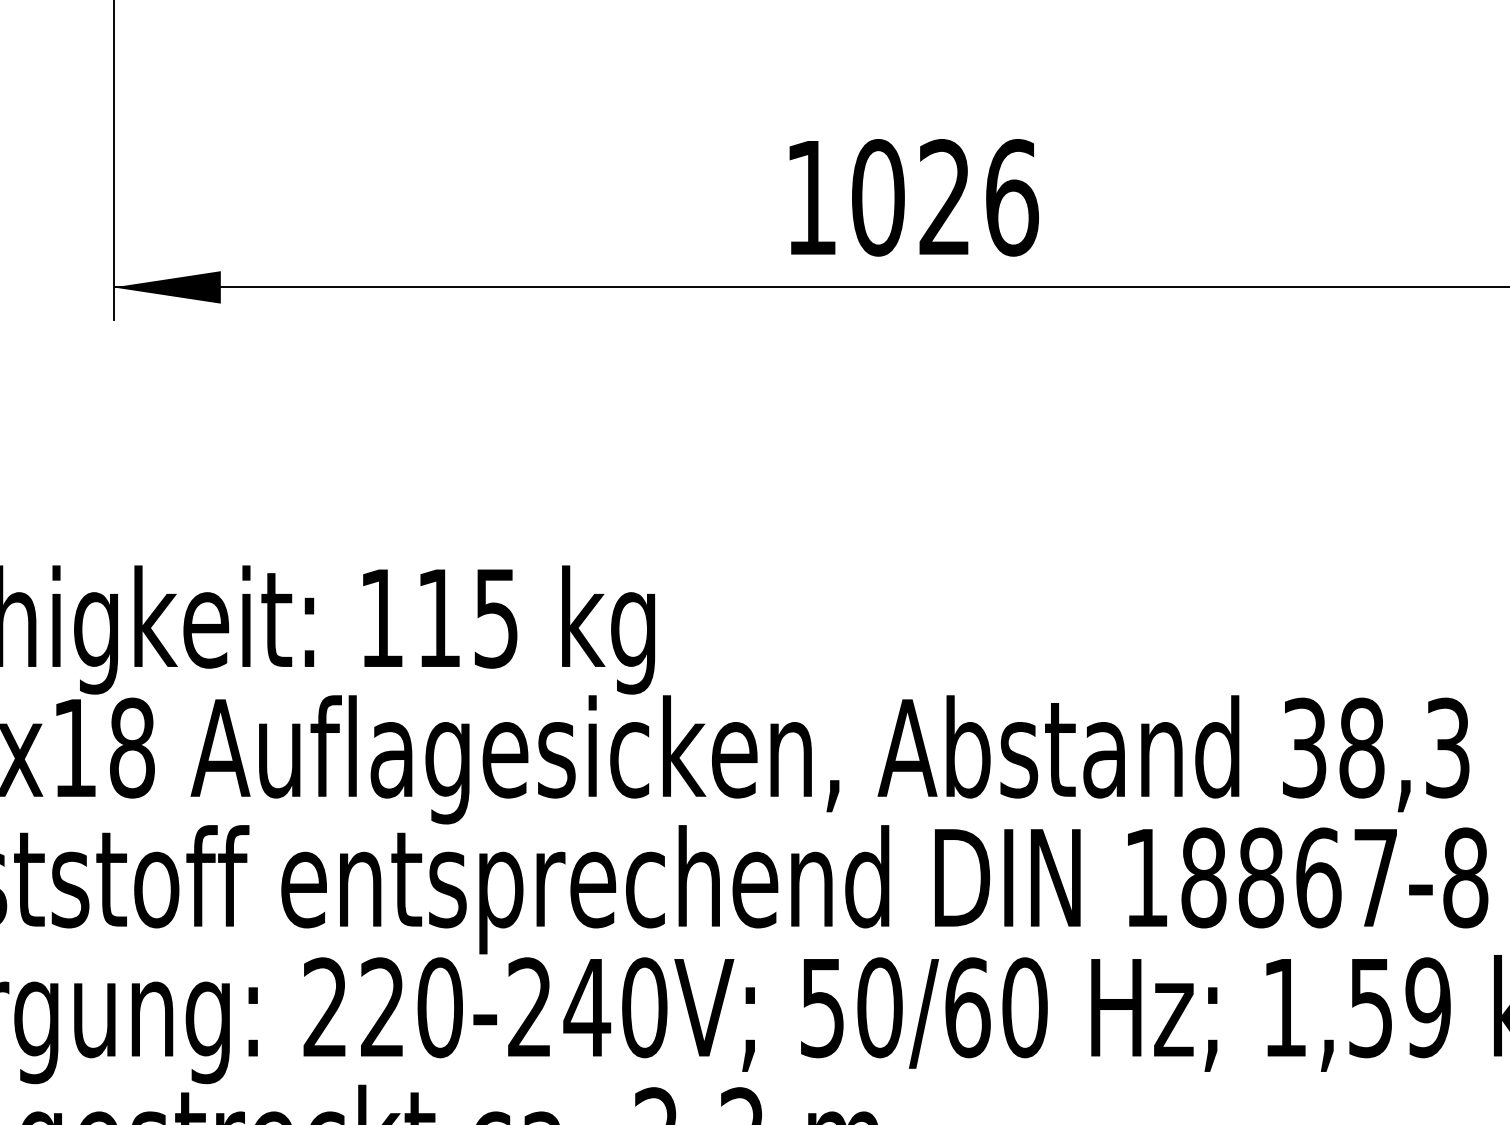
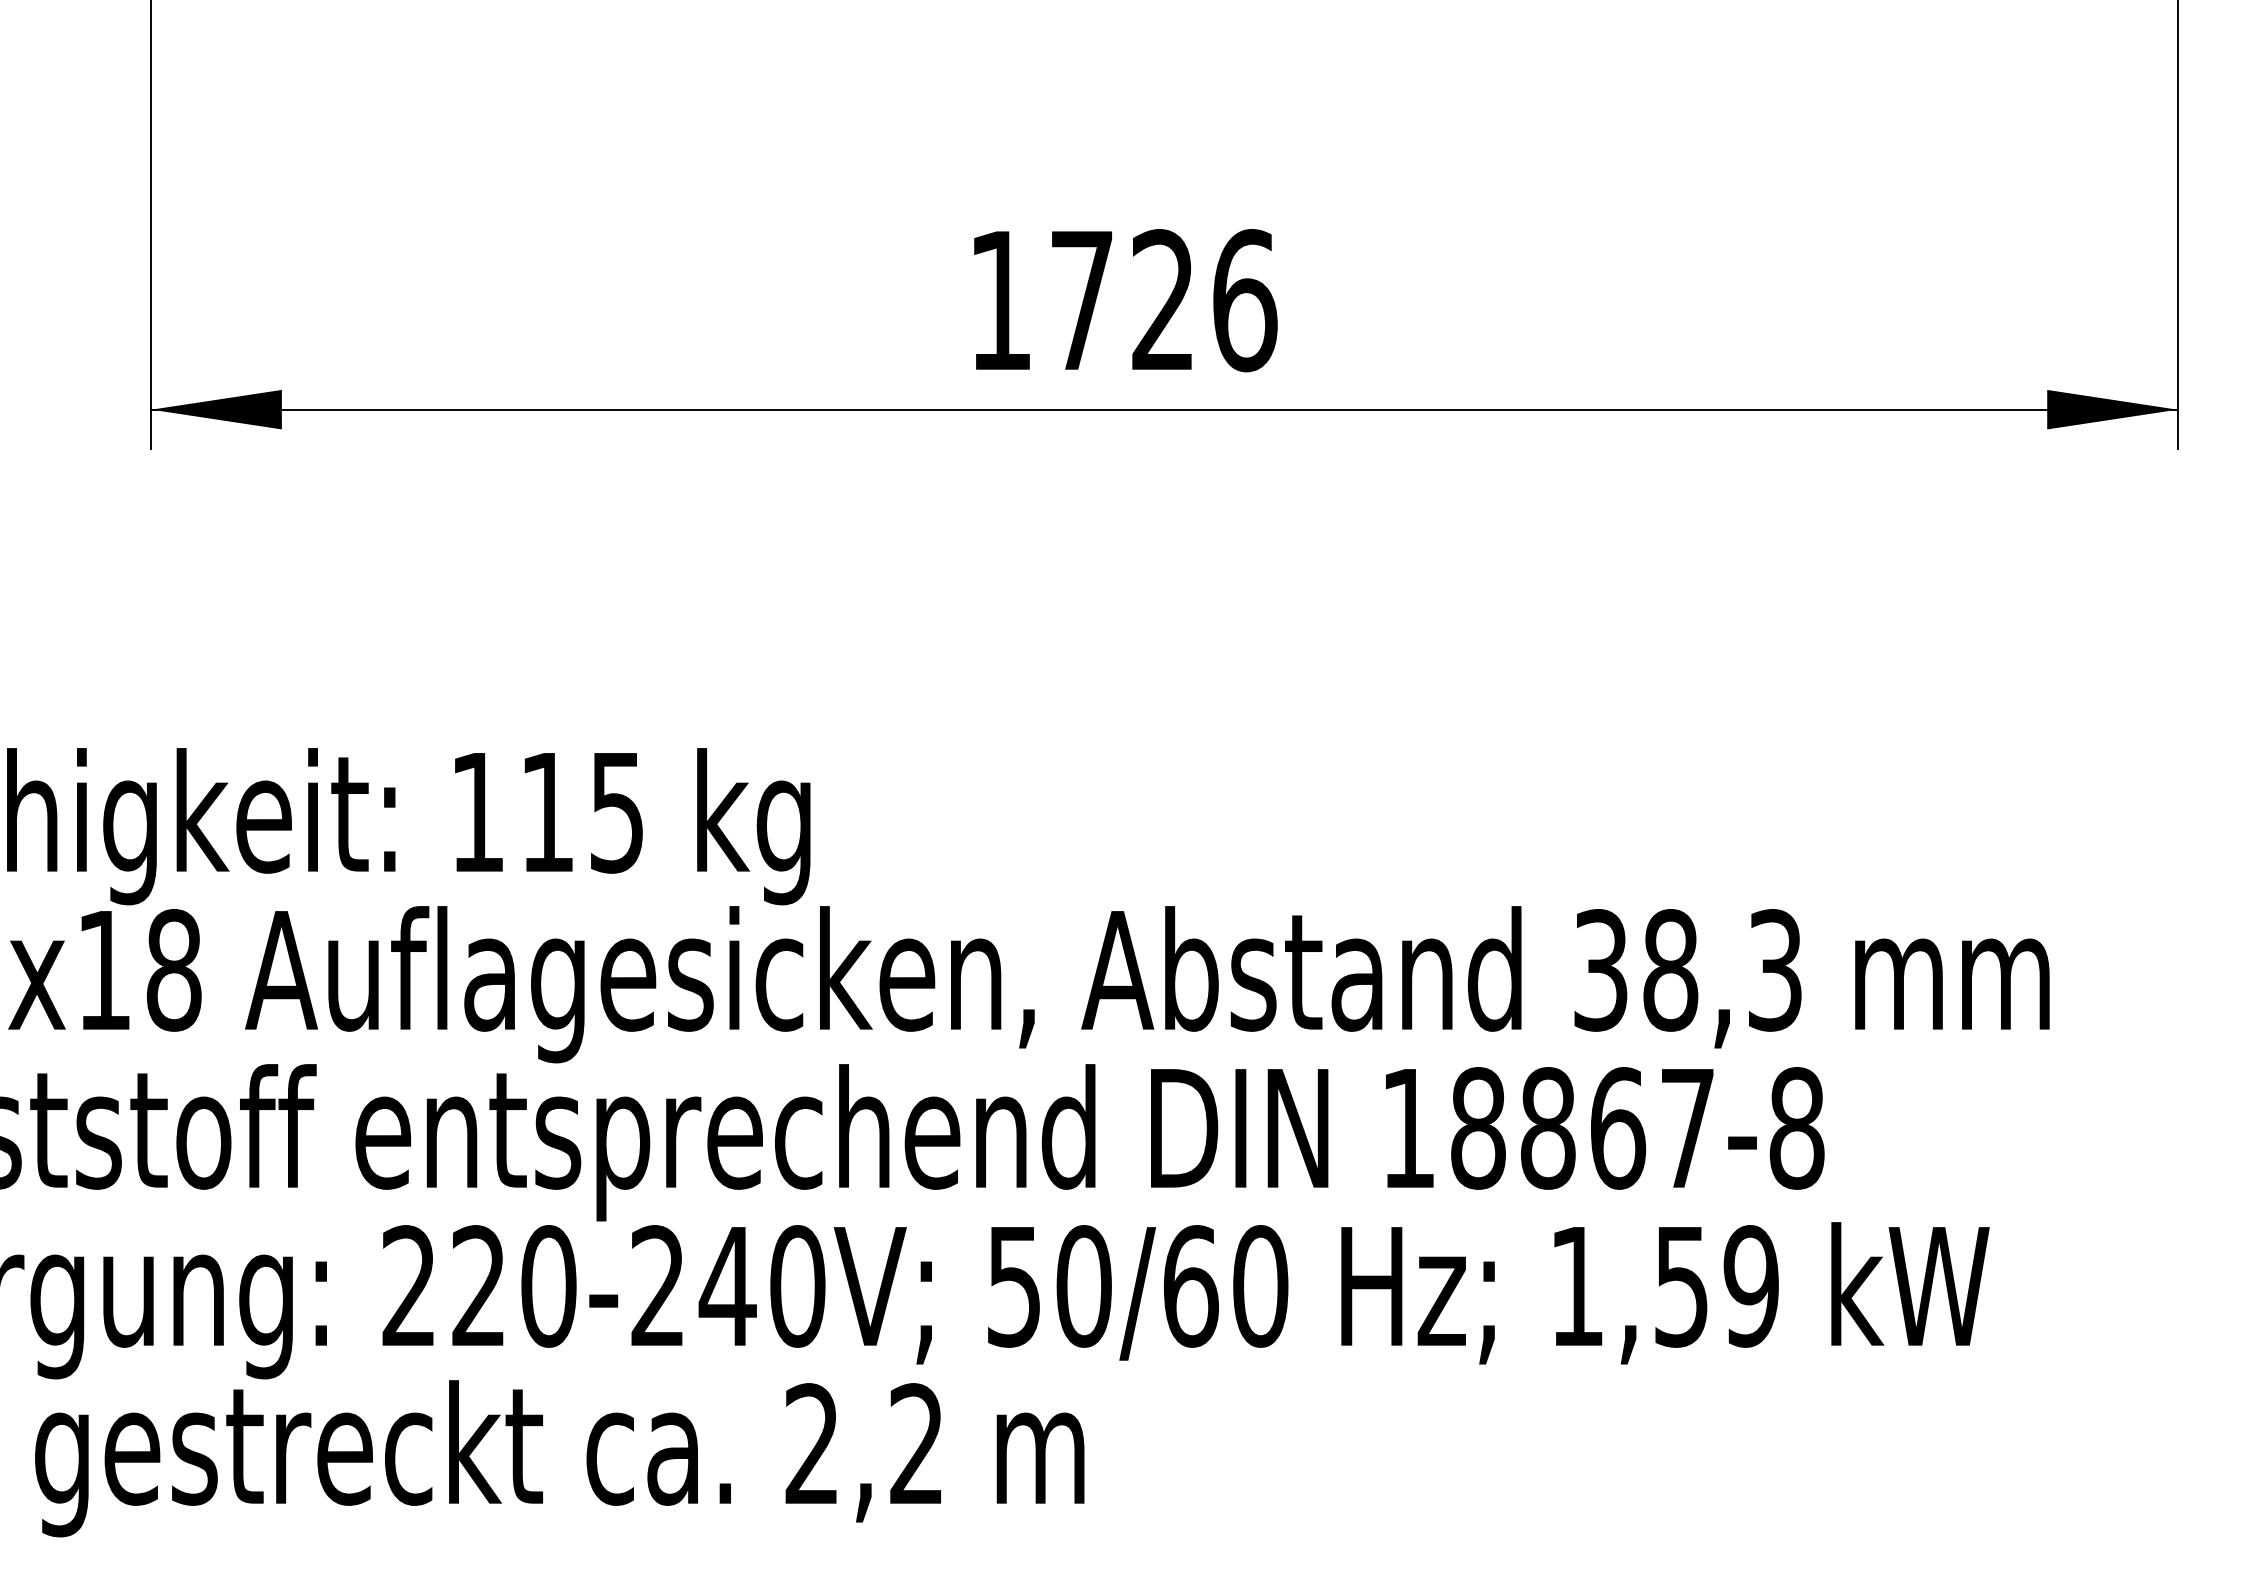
text: (878, 197) -> (1082, 300), 1026 -> 1726

